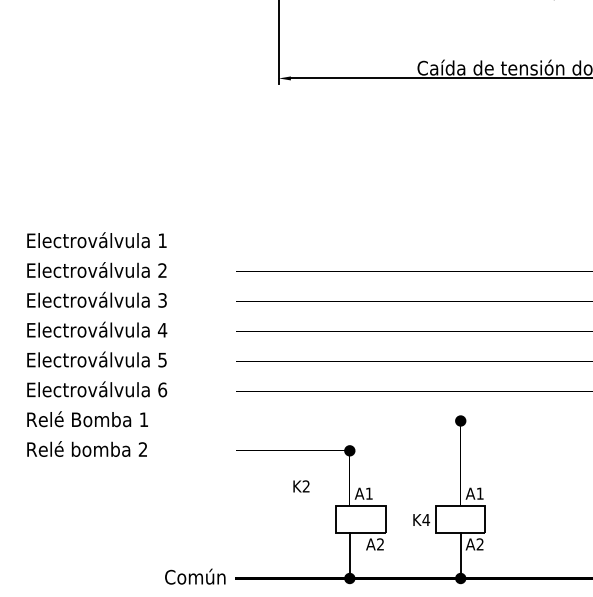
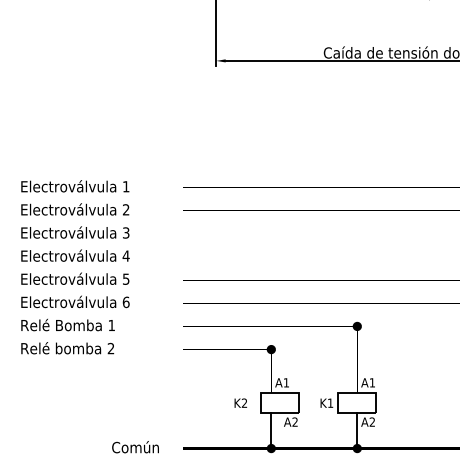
text: (301, 485) -> (240, 402), moved
text: (426, 519) -> (330, 402), K4 -> K1
text: (195, 577) -> (135, 447), moved

